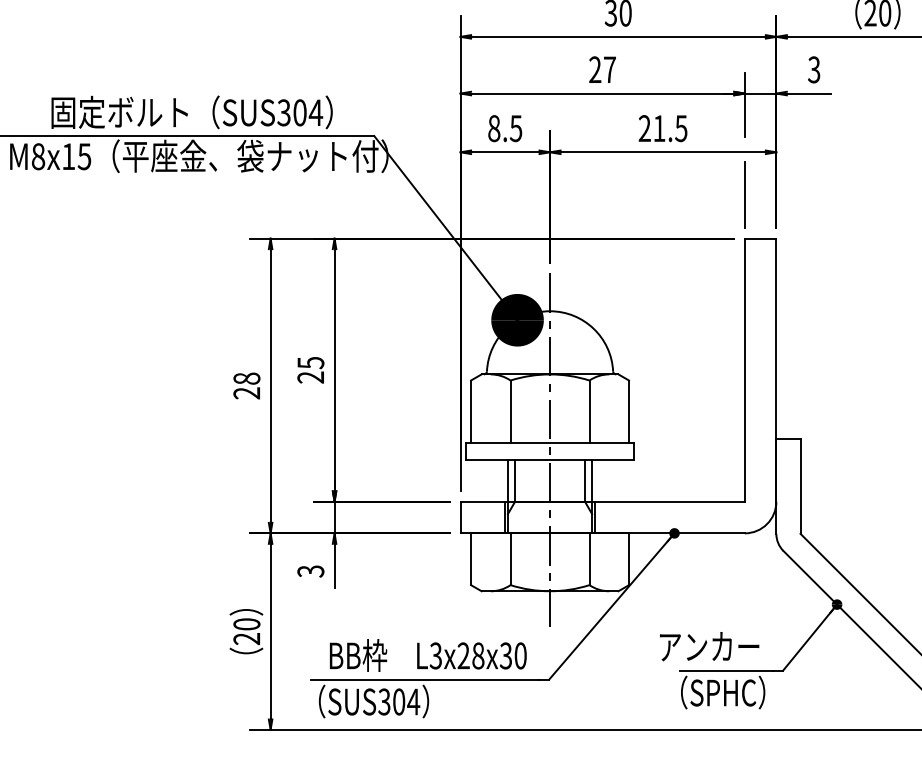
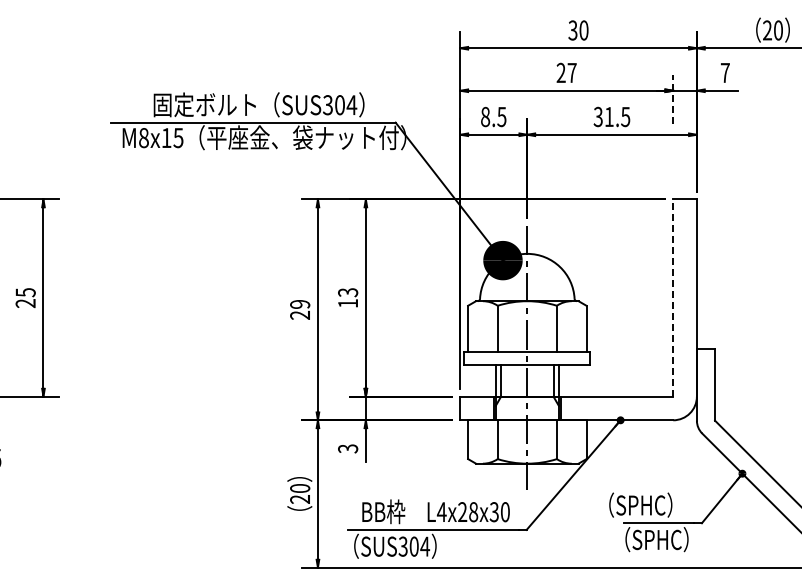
text: (813, 69) -> (724, 72), 3 -> 7
line: (745, 103) -> (673, 98), solid -> dashed
text: (643, 129) -> (597, 117), 21.5 -> 31.5
line: (745, 194) -> (673, 166), removed
text: (310, 370) -> (347, 298), 25 -> 13
line: (745, 370) -> (673, 298), solid -> dashed
text: (247, 377) -> (300, 303), 28 -> 29
text: (709, 645) -> (646, 504), アンカー -> （SPHC）
text: (435, 656) -> (441, 512), L3x28x30 -> L4x28x30

